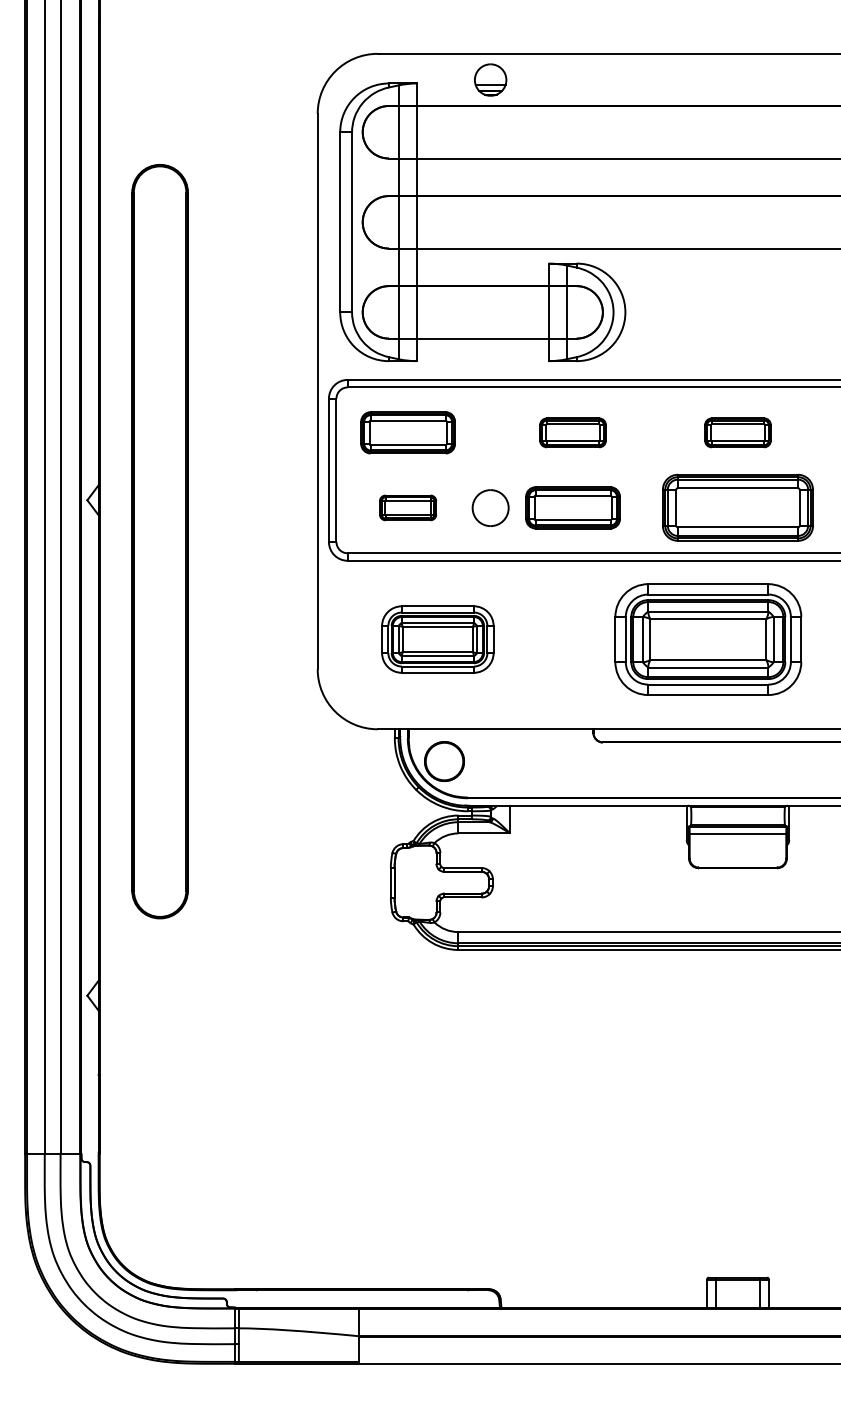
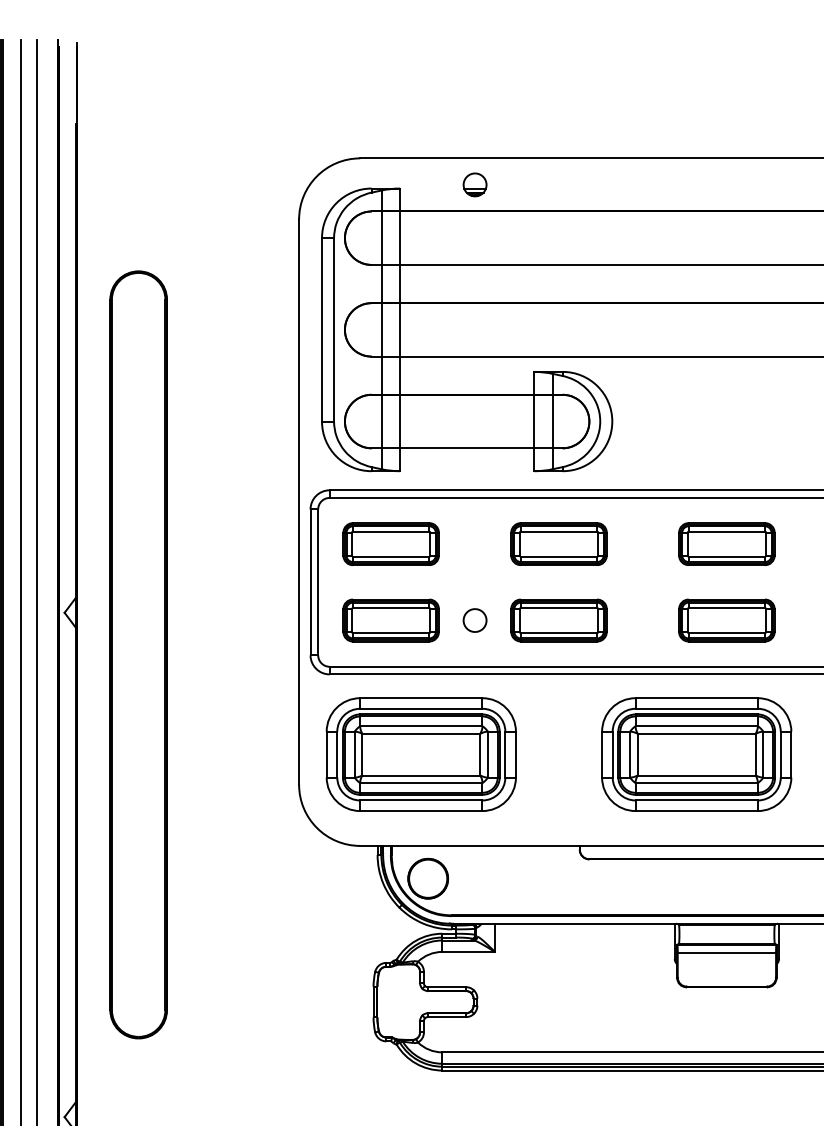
part: (490, 79) -> (474, 184), size x0.71
part: (572, 432) -> (558, 543), size x1.43
part: (737, 432) -> (726, 543), size x1.43
part: (407, 507) -> (390, 620), size x1.67
part: (490, 507) -> (474, 620), size x0.62
part: (737, 507) -> (726, 620), size x0.62
part: (437, 639) -> (421, 754), size x1.67

